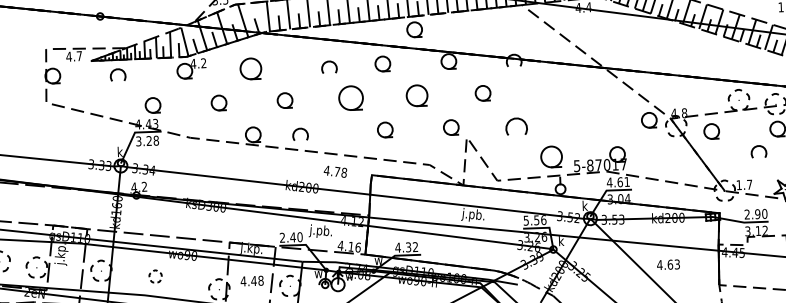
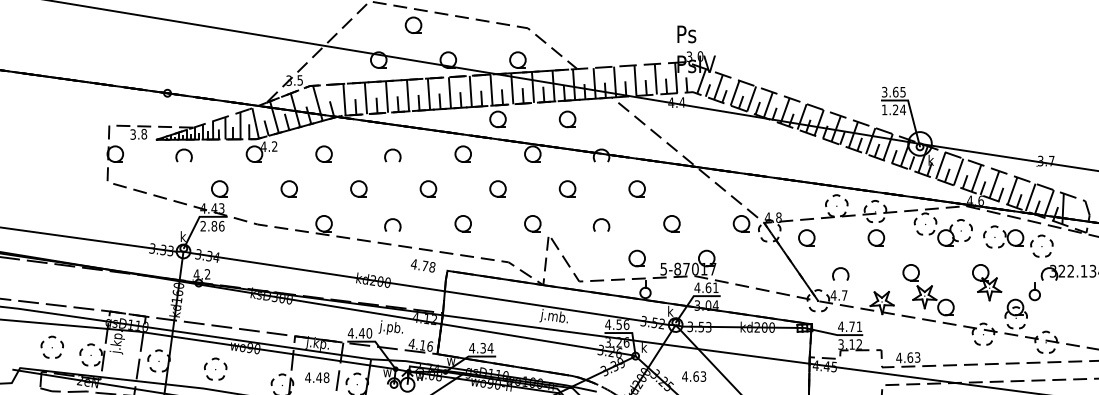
part: (480, 27) -> (567, 119), added
text: (74, 55) -> (138, 133), 4.7 -> 3.8
part: (329, 67) -> (392, 155), moved
part: (250, 68) -> (323, 153), size x0.71
part: (548, 90) -> (636, 188), added
part: (416, 95) -> (497, 188), size x0.71
part: (351, 97) -> (428, 188), size x0.62
part: (582, 122) -> (671, 223), added
part: (516, 125) -> (601, 224), size x0.71
part: (300, 133) -> (392, 224), moved
text: (147, 141) -> (212, 226), 3.28 -> 2.86
part: (758, 151) -> (840, 273), moved
part: (550, 156) -> (636, 258), size x0.71
text: (335, 171) -> (423, 265), moved
text: (739, 185) -> (833, 295), 1.7 -> 4.7
text: (756, 213) -> (850, 326), 2.90 -> 4.71
text: (477, 215) -> (557, 317), j.pb. -> j.mb.
text: (526, 220) -> (608, 324), 5.56 -> 4.56
text: (282, 238) -> (350, 333), 2.40 -> 4.40
text: (415, 246) -> (490, 347), 4.32 -> 4.34
text: (668, 264) -> (694, 376), moved
part: (155, 275) -> (215, 368), size x1.67

